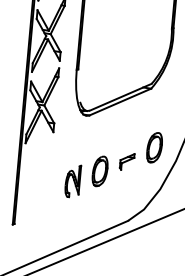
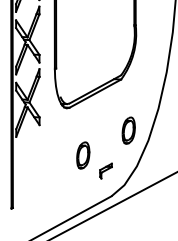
part: (126, 161) -> (105, 170), moved
part: (73, 181) -> (60, 166), removed

